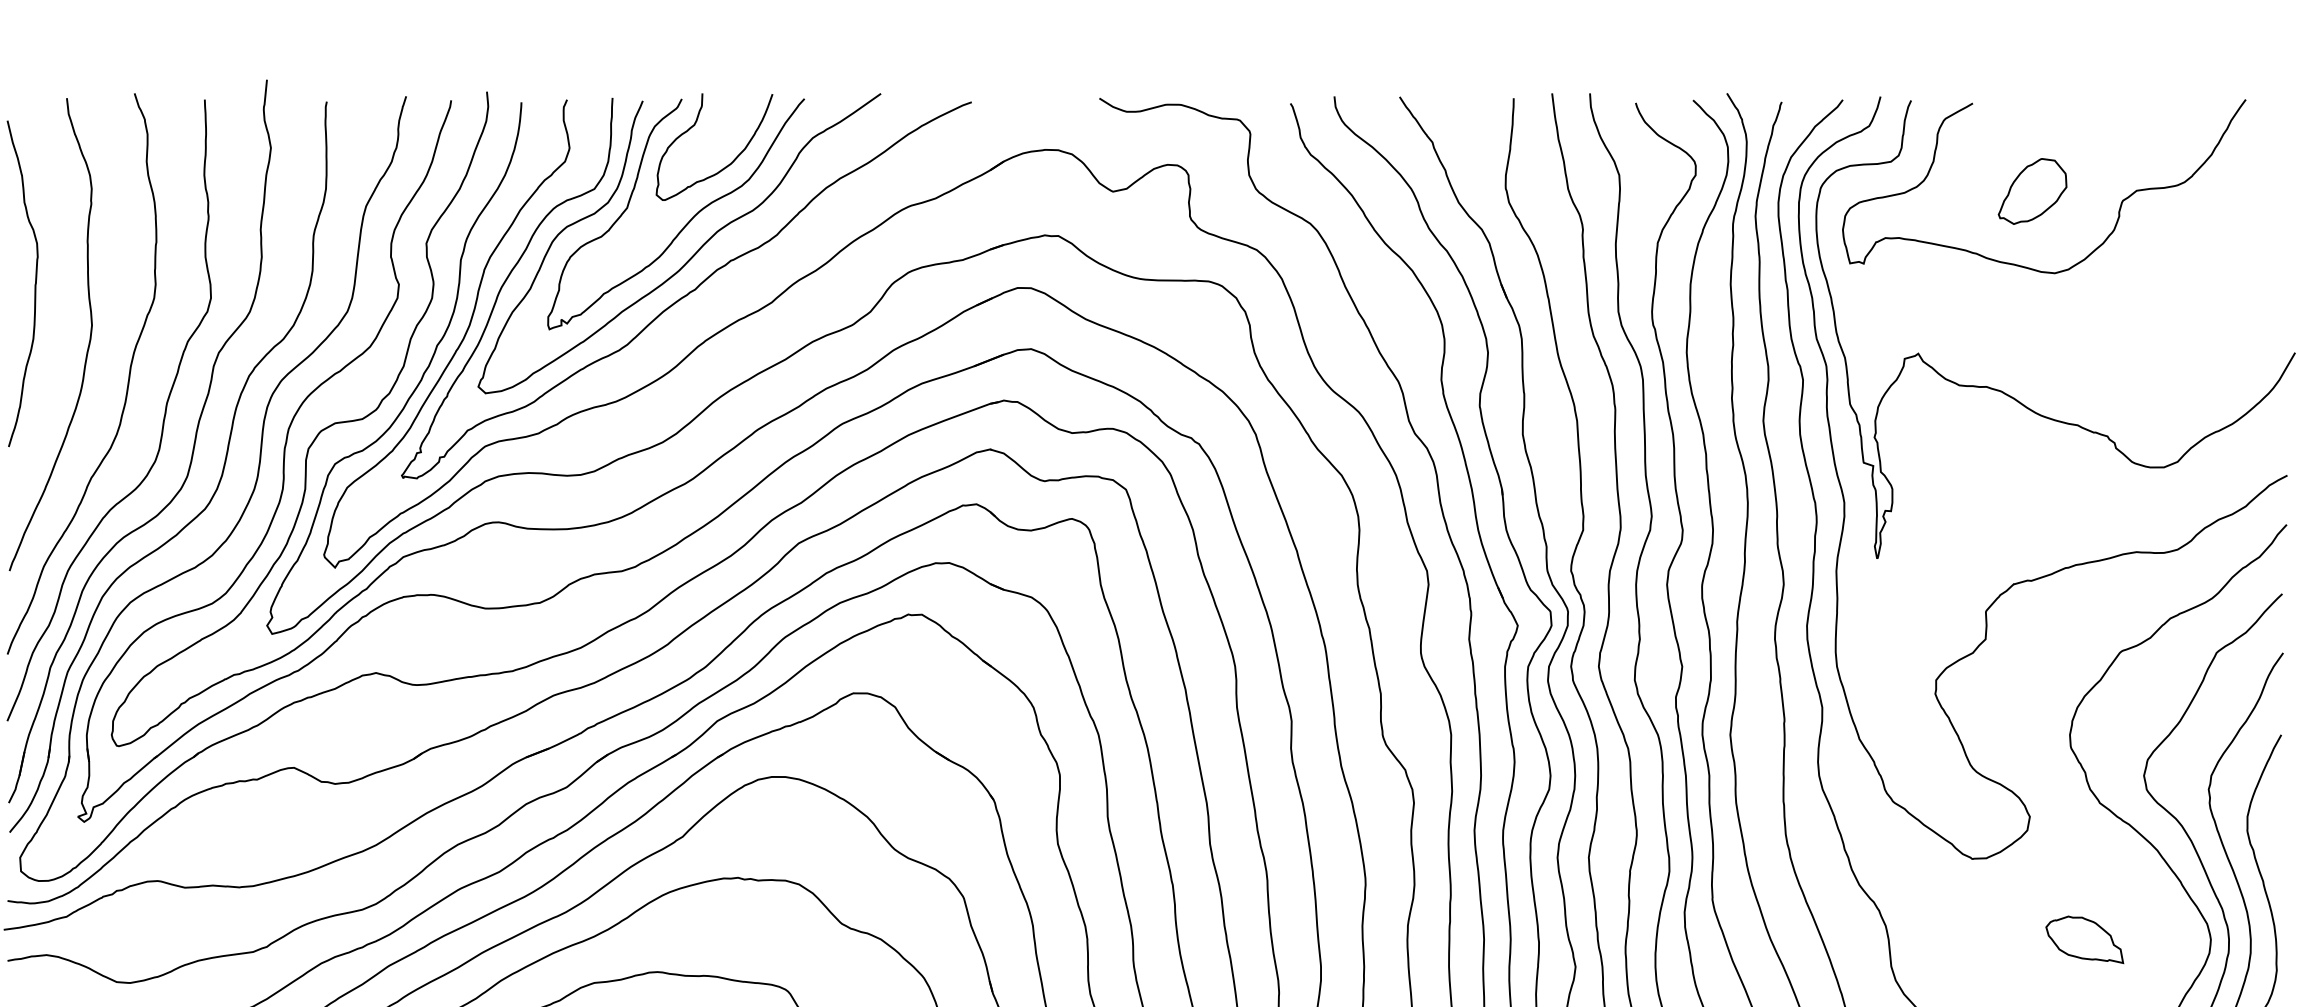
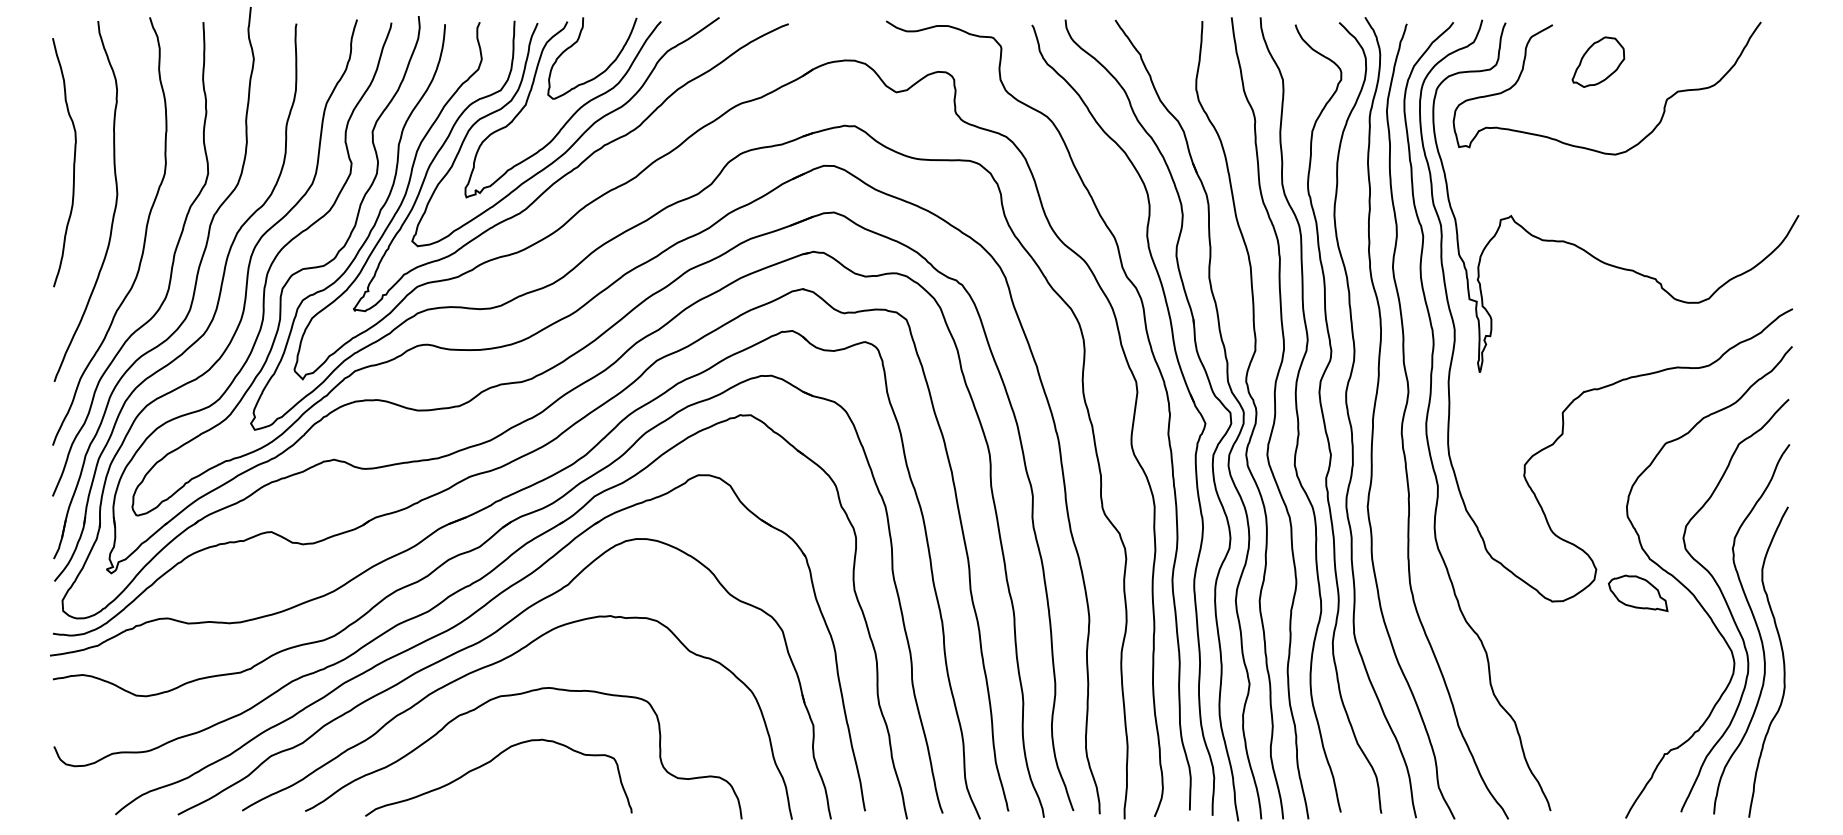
part: (2032, 190) -> (1598, 61), moved
part: (2085, 940) -> (1638, 593), moved

